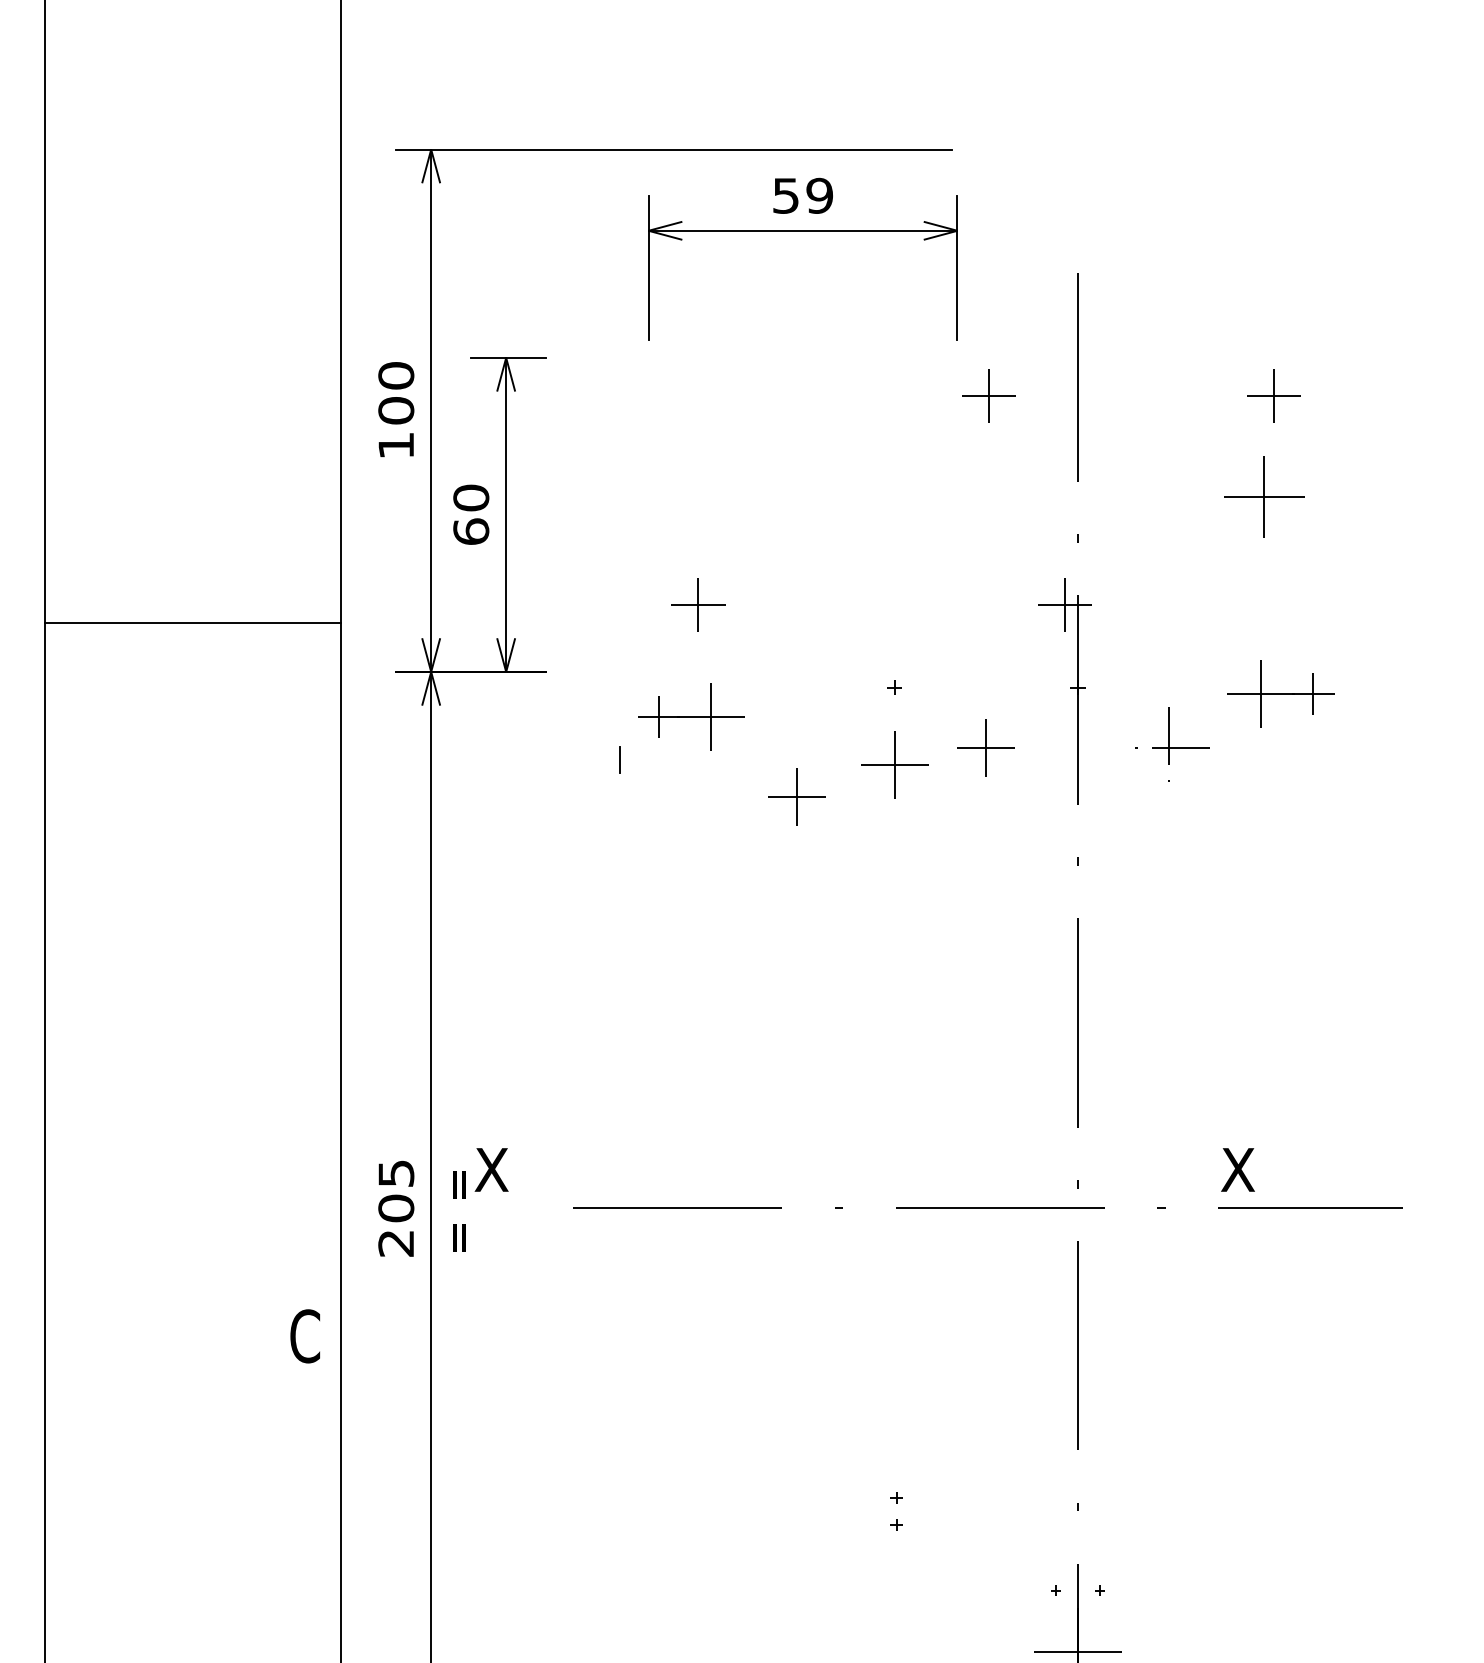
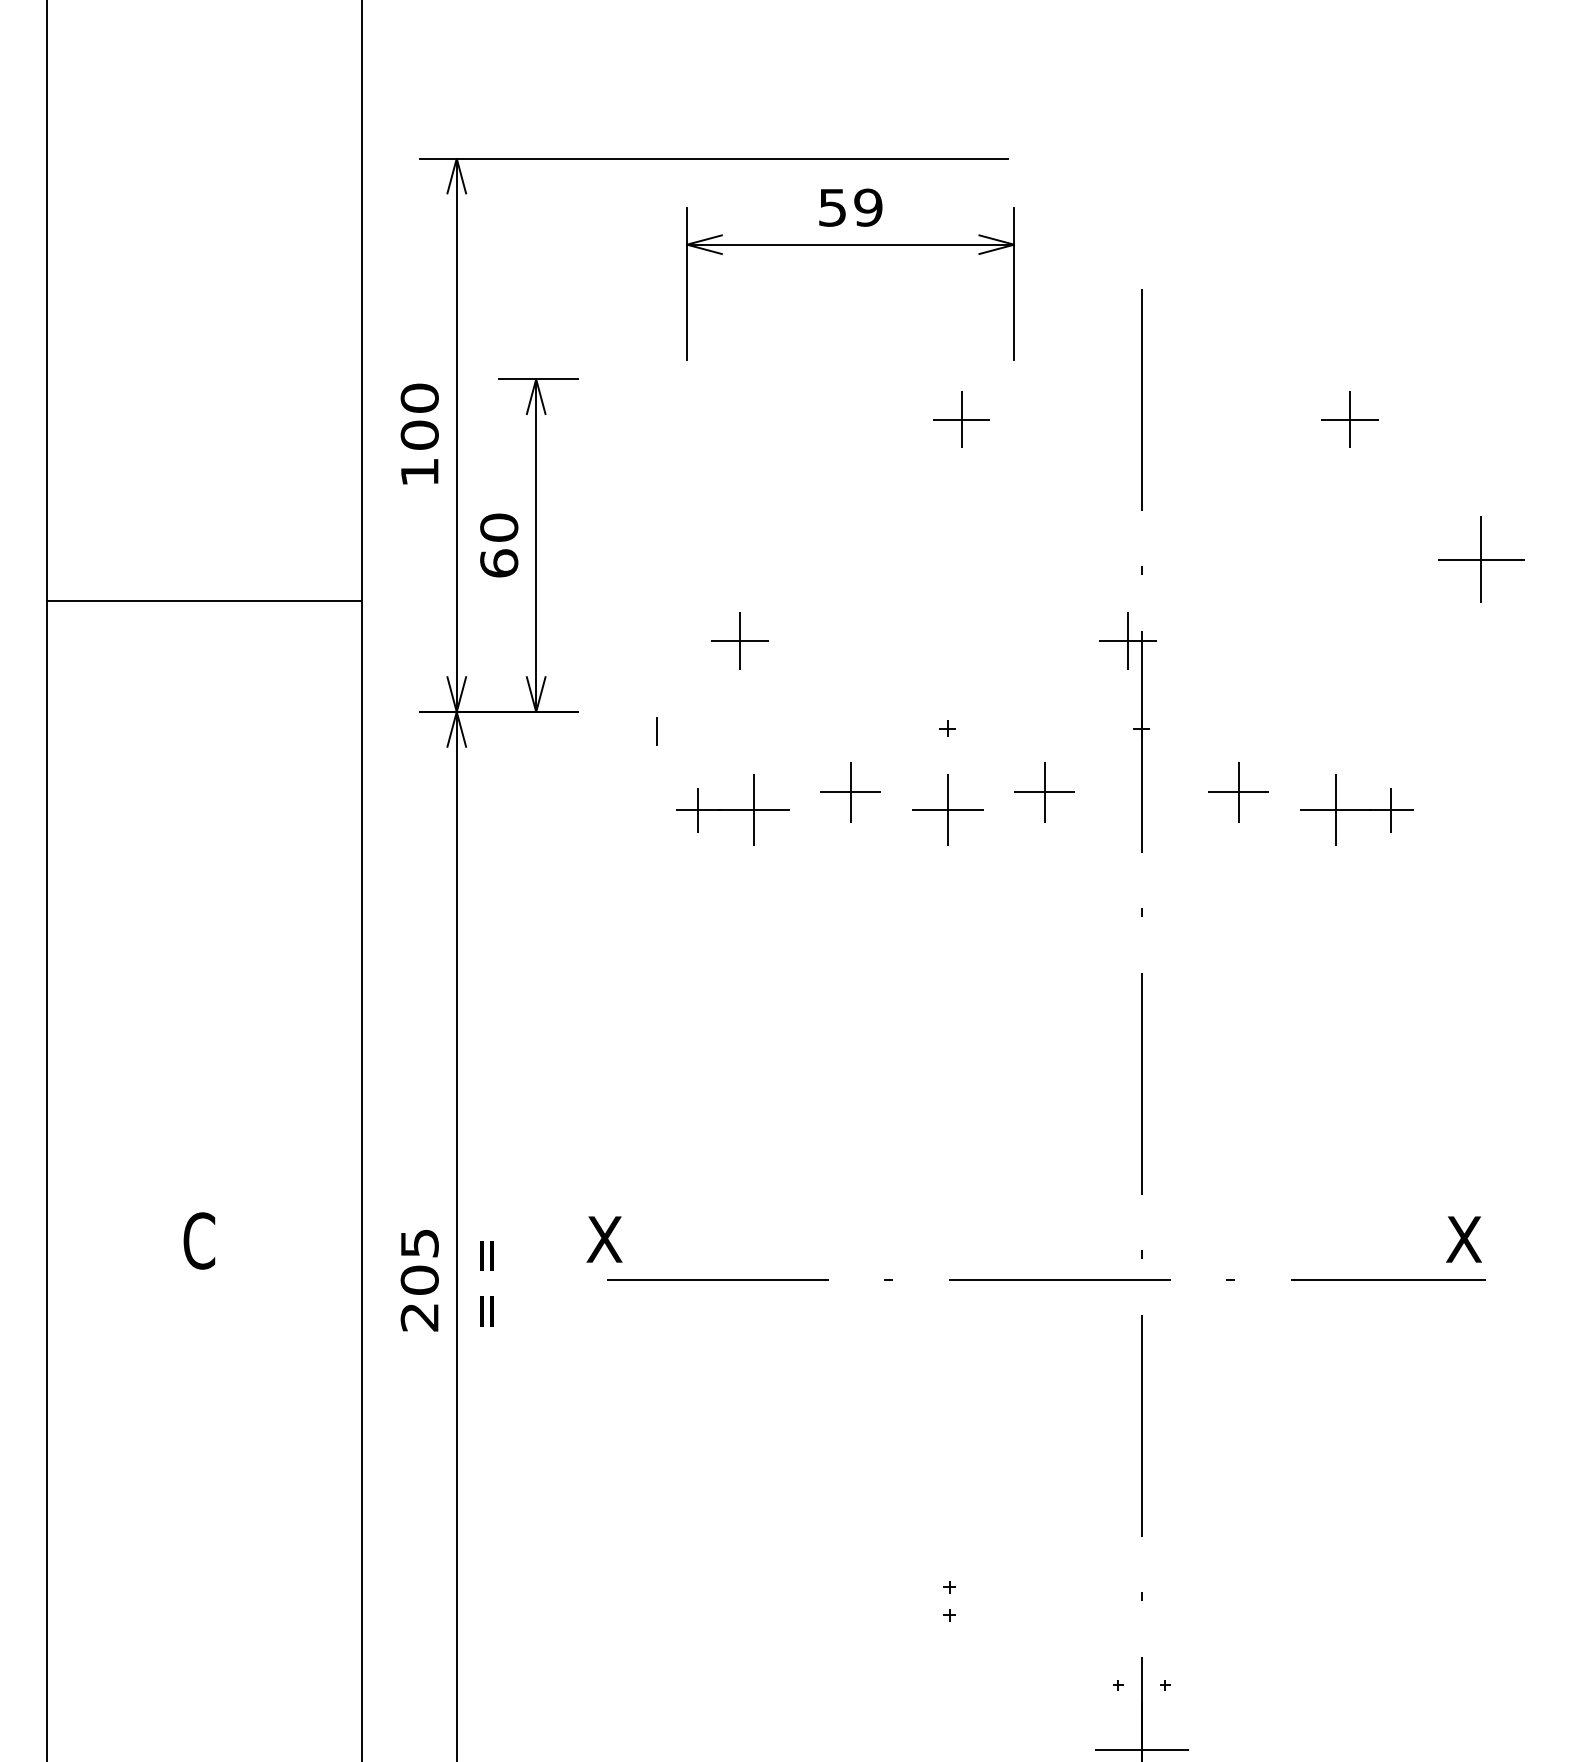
part: (988, 395) -> (961, 419), moved
part: (1264, 496) -> (1481, 558), moved
line: (192, 623) -> (203, 601), moved
part: (1280, 693) -> (1356, 810), moved
part: (691, 716) -> (732, 810), moved
part: (1169, 747) -> (1238, 792), size x0.71
line: (619, 759) -> (656, 730), moved
part: (796, 796) -> (850, 792), moved
text: (491, 1169) -> (604, 1239), moved
text: (1237, 1169) -> (1463, 1239), moved
text: (304, 1336) -> (198, 1241), moved

